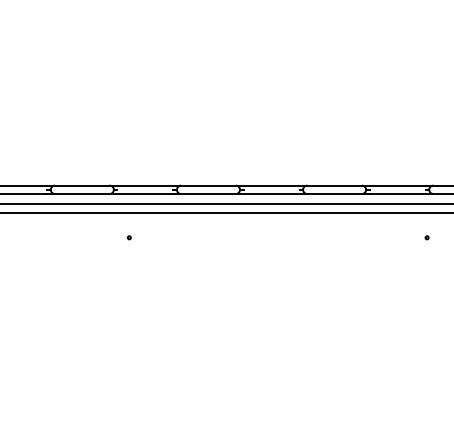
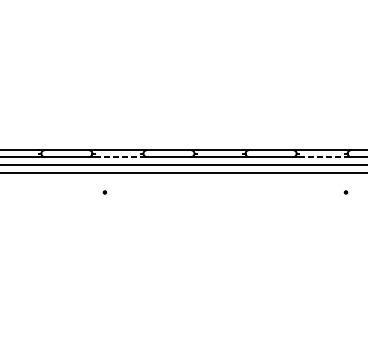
line: (145, 194) -> (118, 157), solid -> dashed
line: (398, 194) -> (322, 157), solid -> dashed

